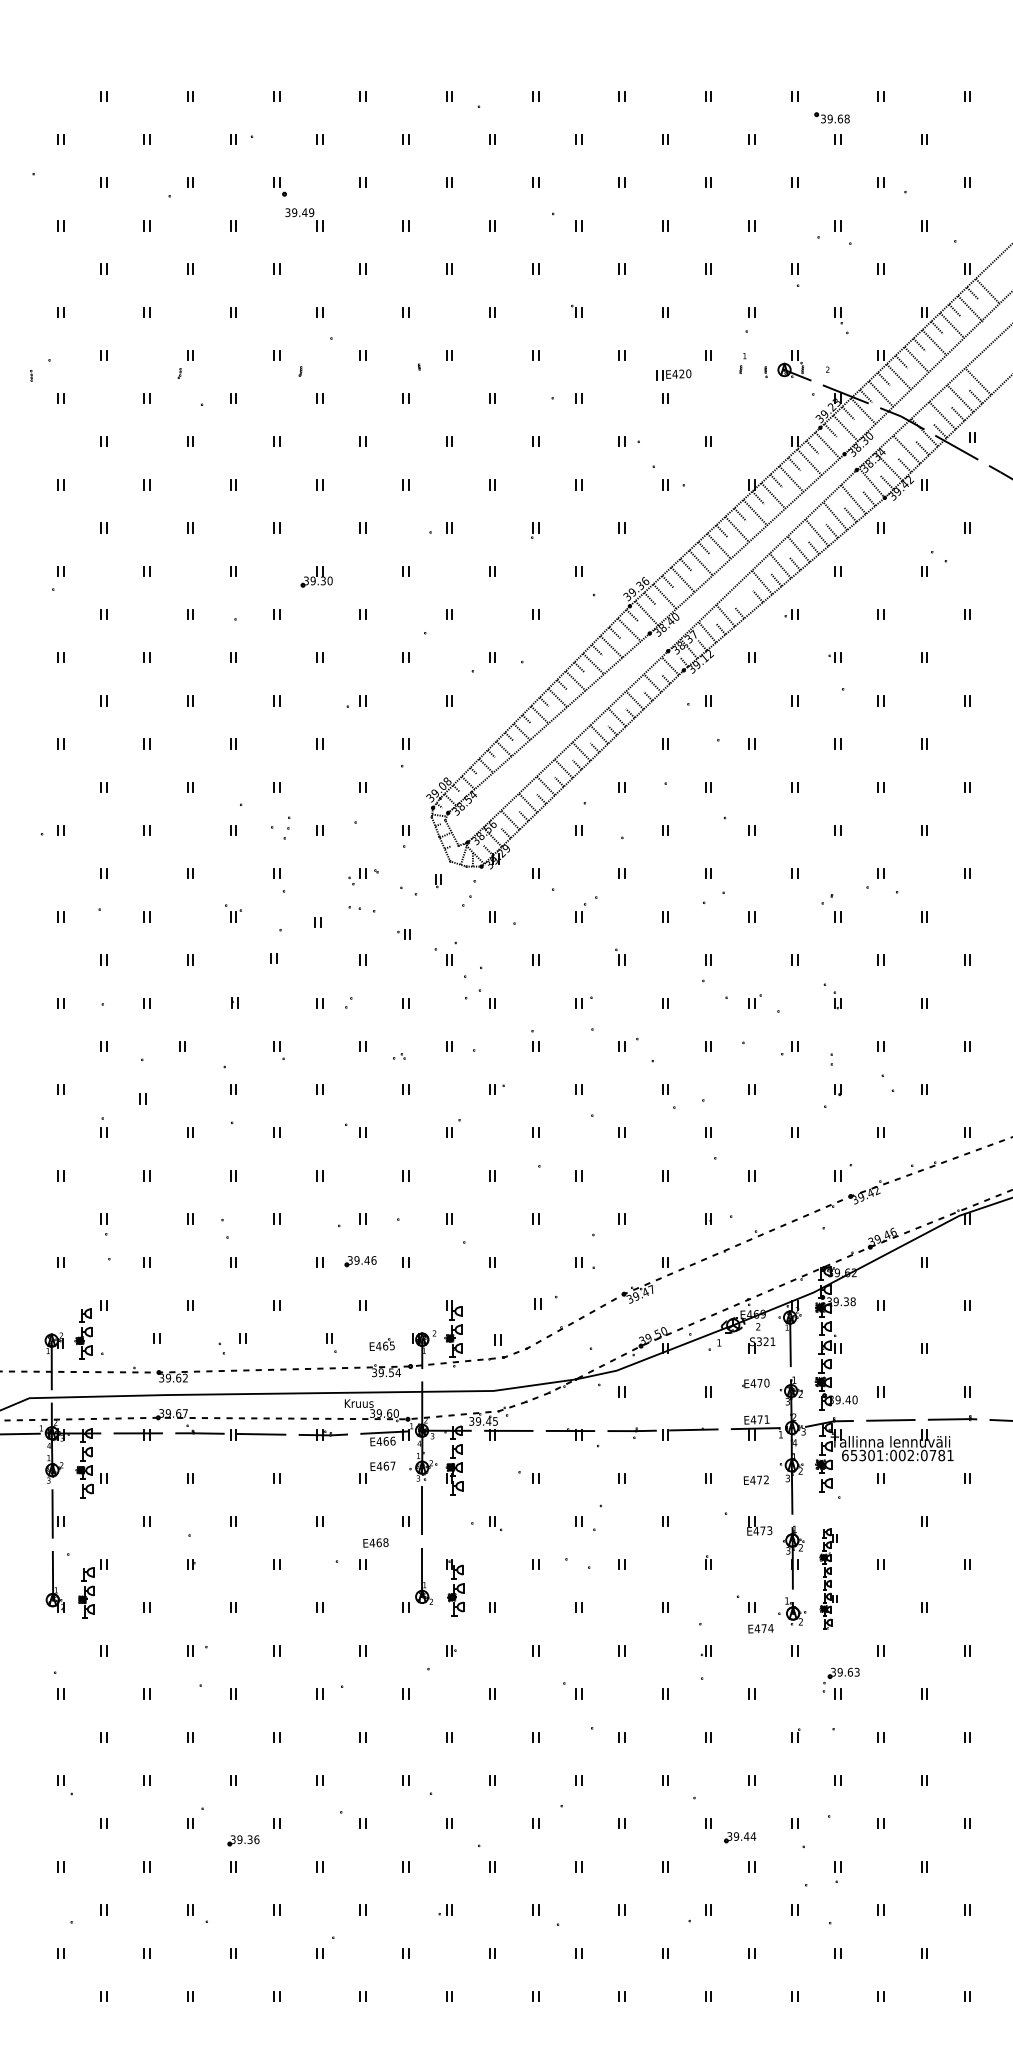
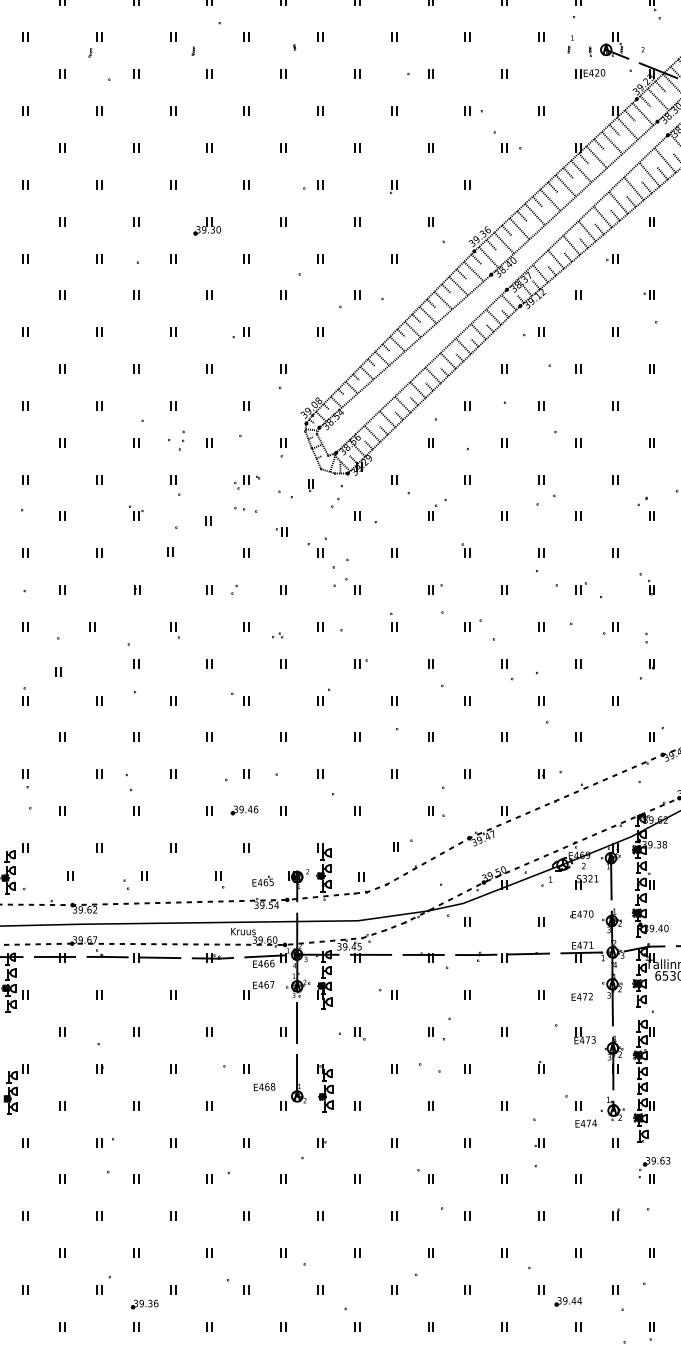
part: (673, 374) -> (590, 73), moved
line: (743, 598) -> (571, 244), added
text: (375, 1542) -> (264, 1086), moved
part: (828, 1578) -> (643, 1080), size x1.43

